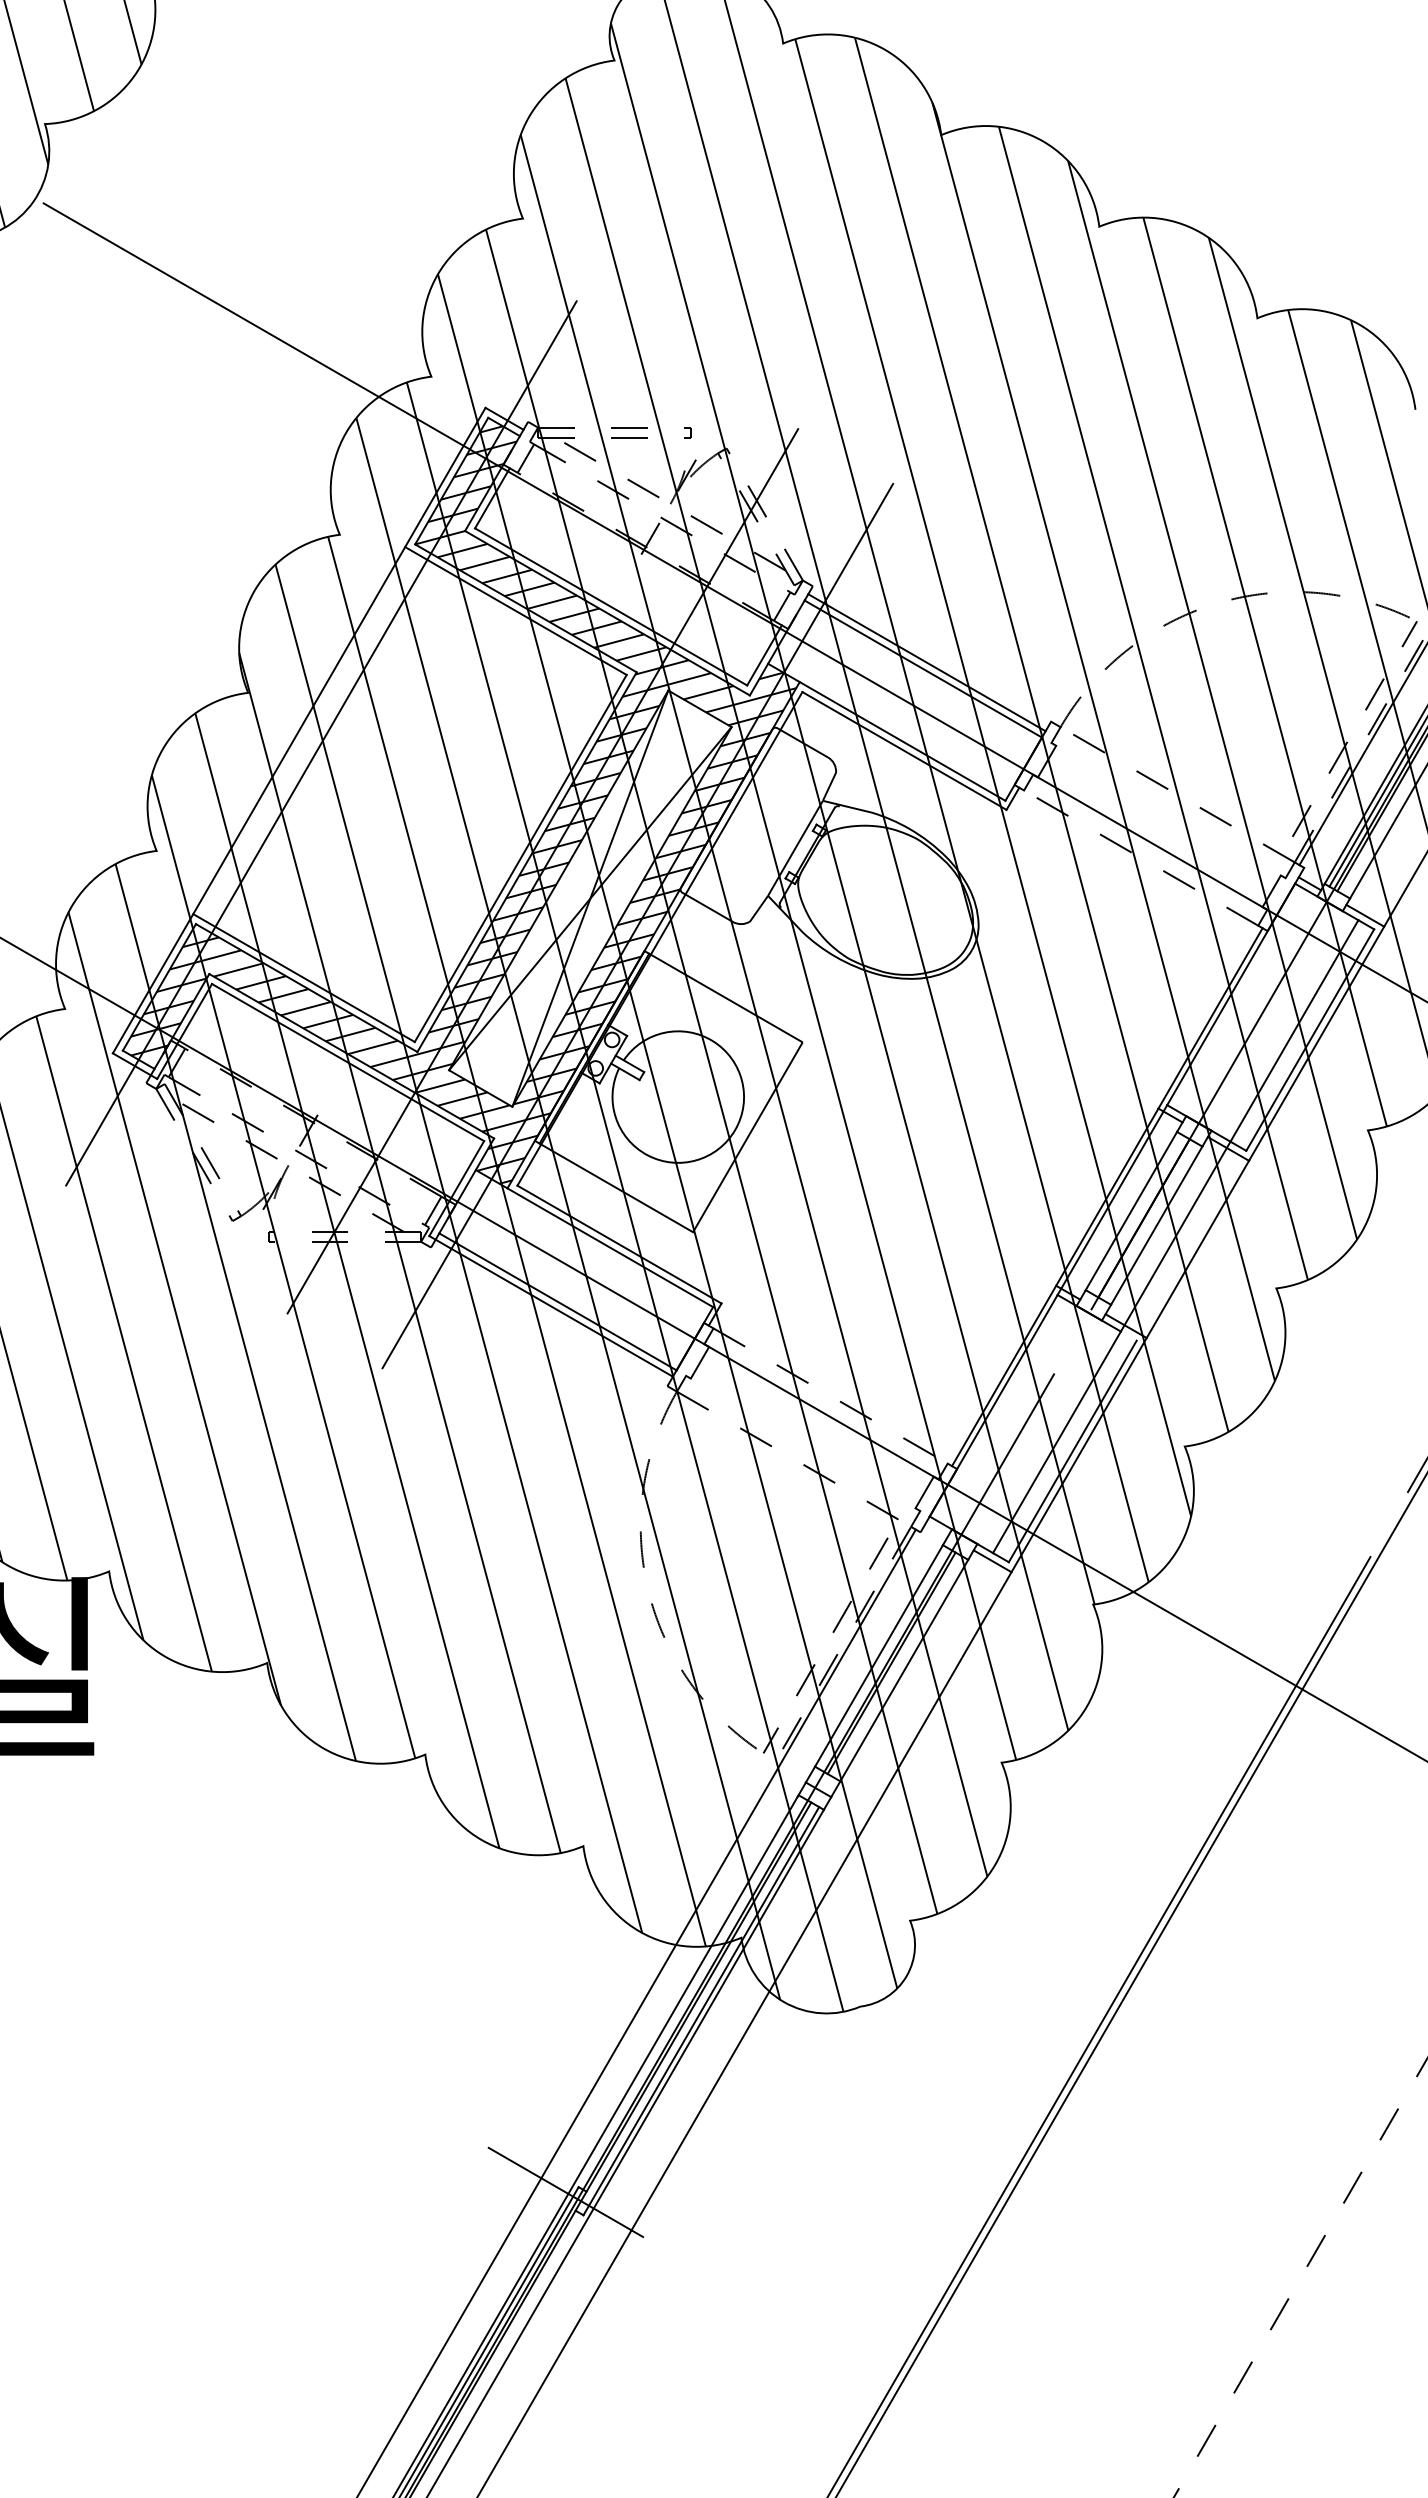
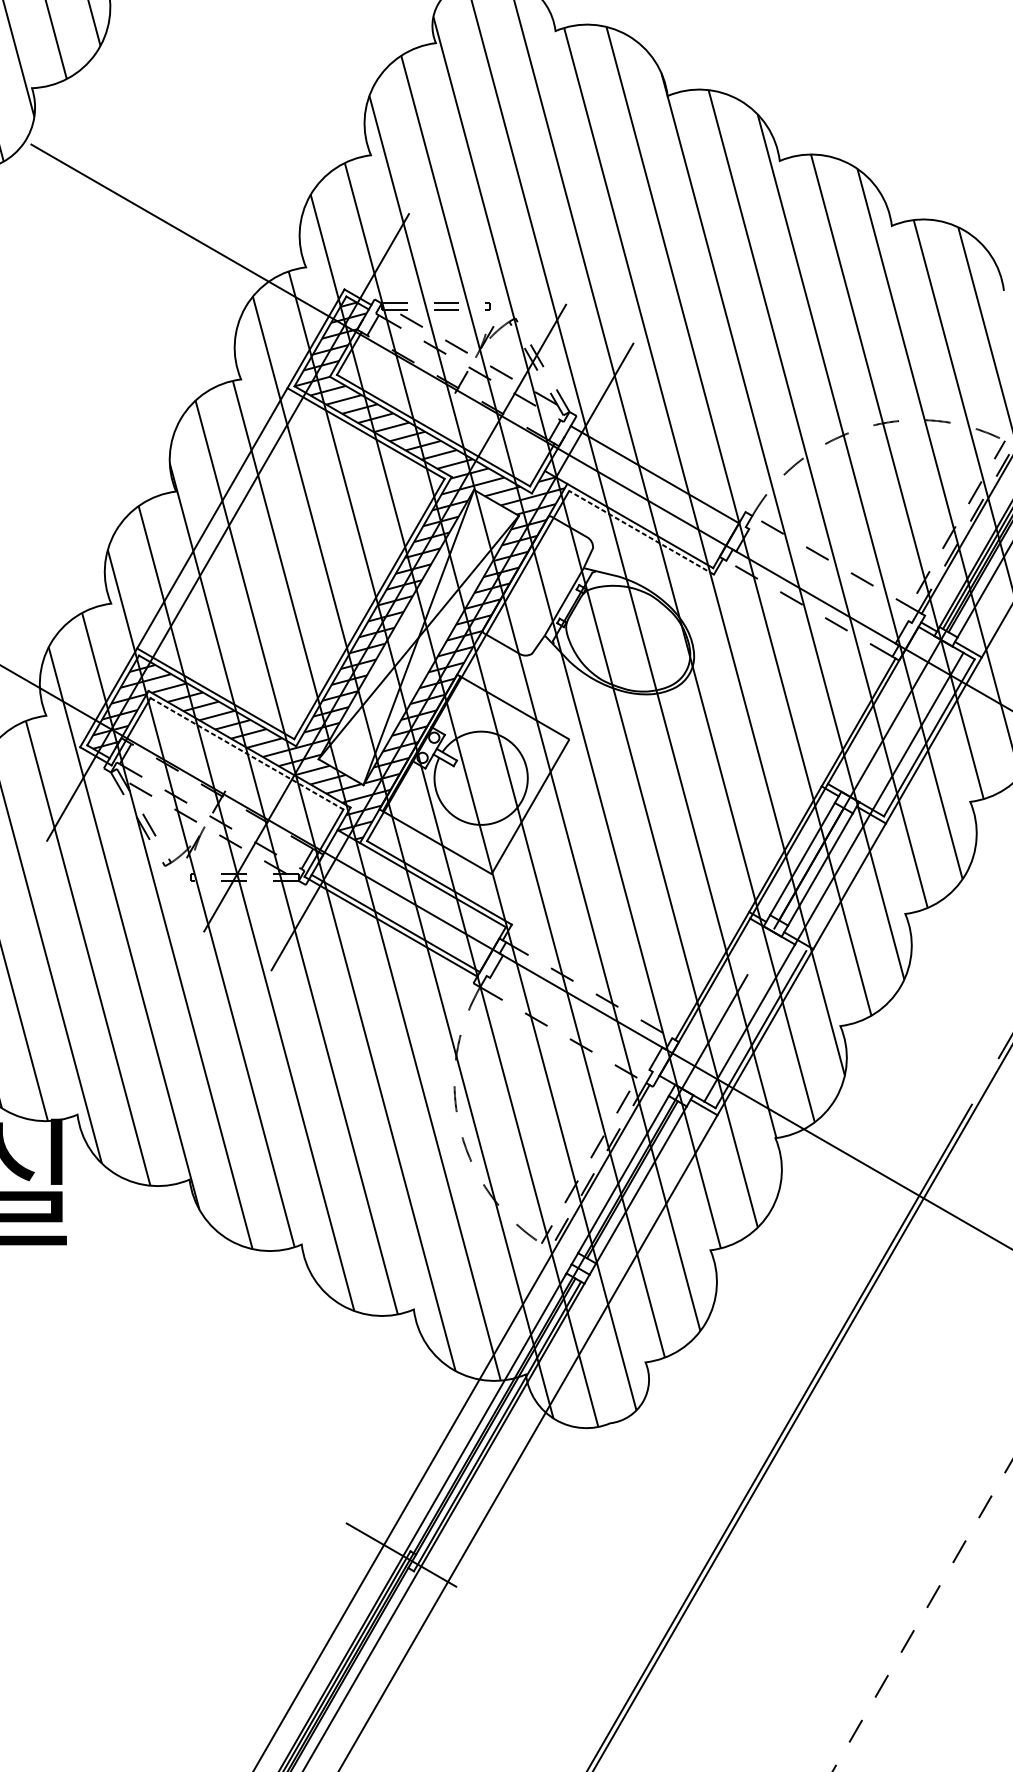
line: (926, 662) -> (657, 470), removed
line: (904, 750) -> (641, 532), solid -> dashed
line: (348, 1062) -> (247, 753), solid -> dashed

